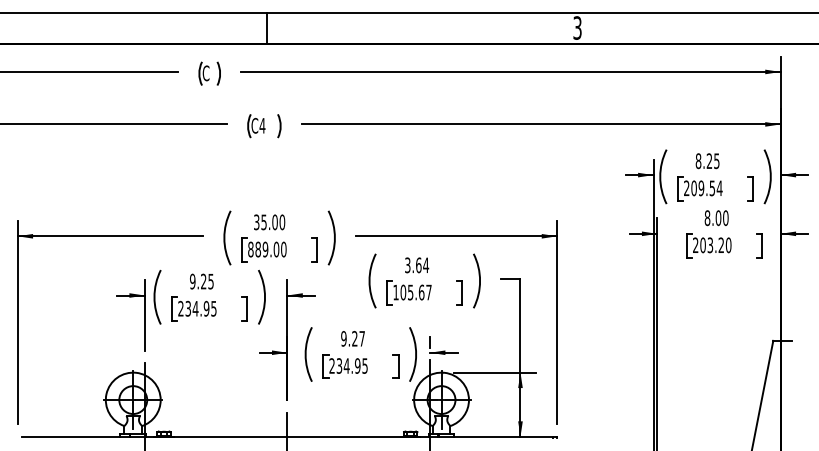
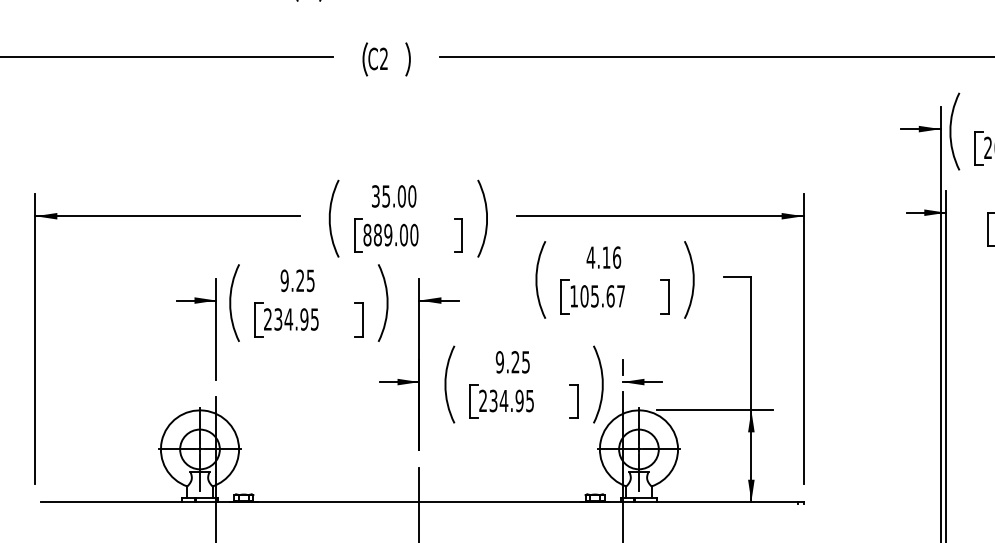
text: (262, 125) -> (384, 58), C4 -> C2
text: (416, 265) -> (603, 257), 3.64 -> 4.16
text: (361, 338) -> (524, 361), 9.27 -> 9.25

